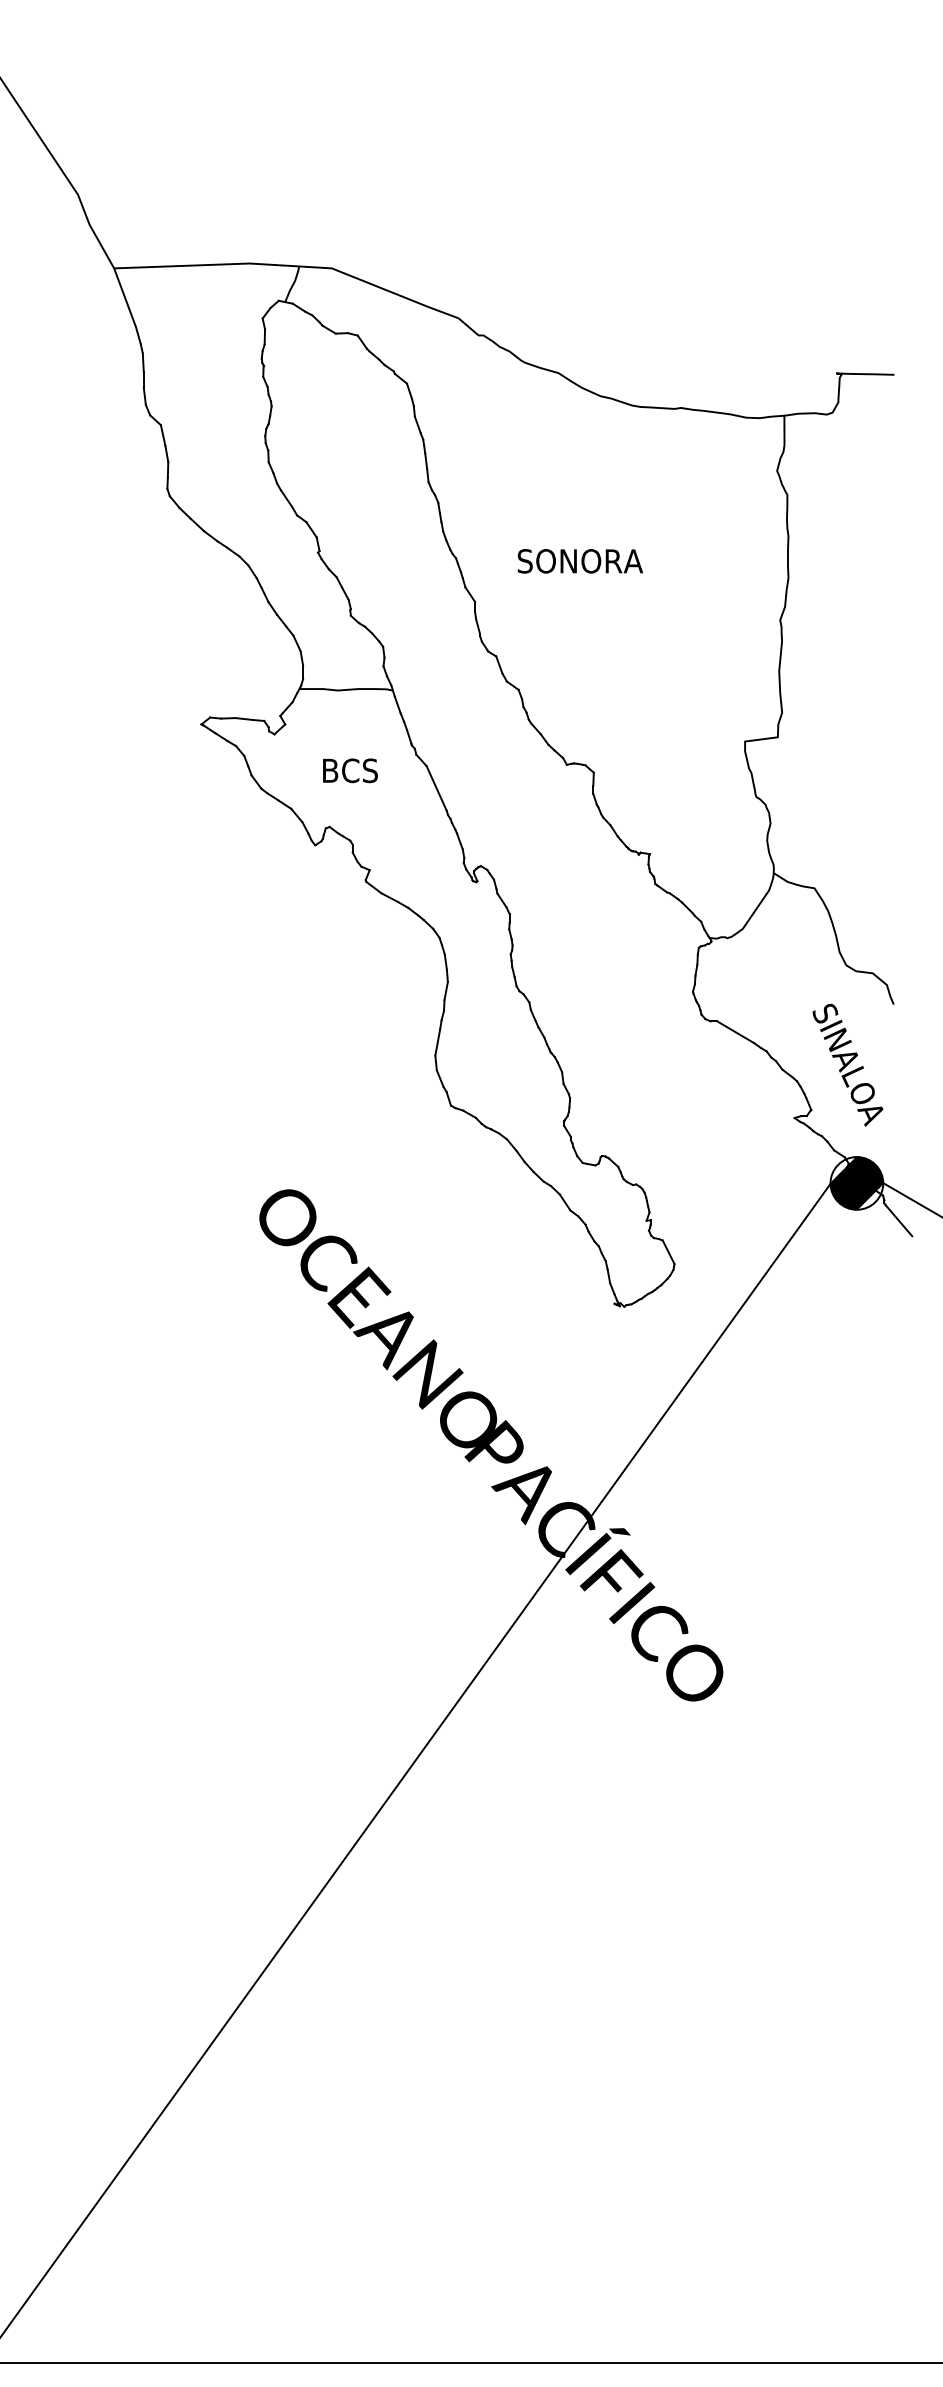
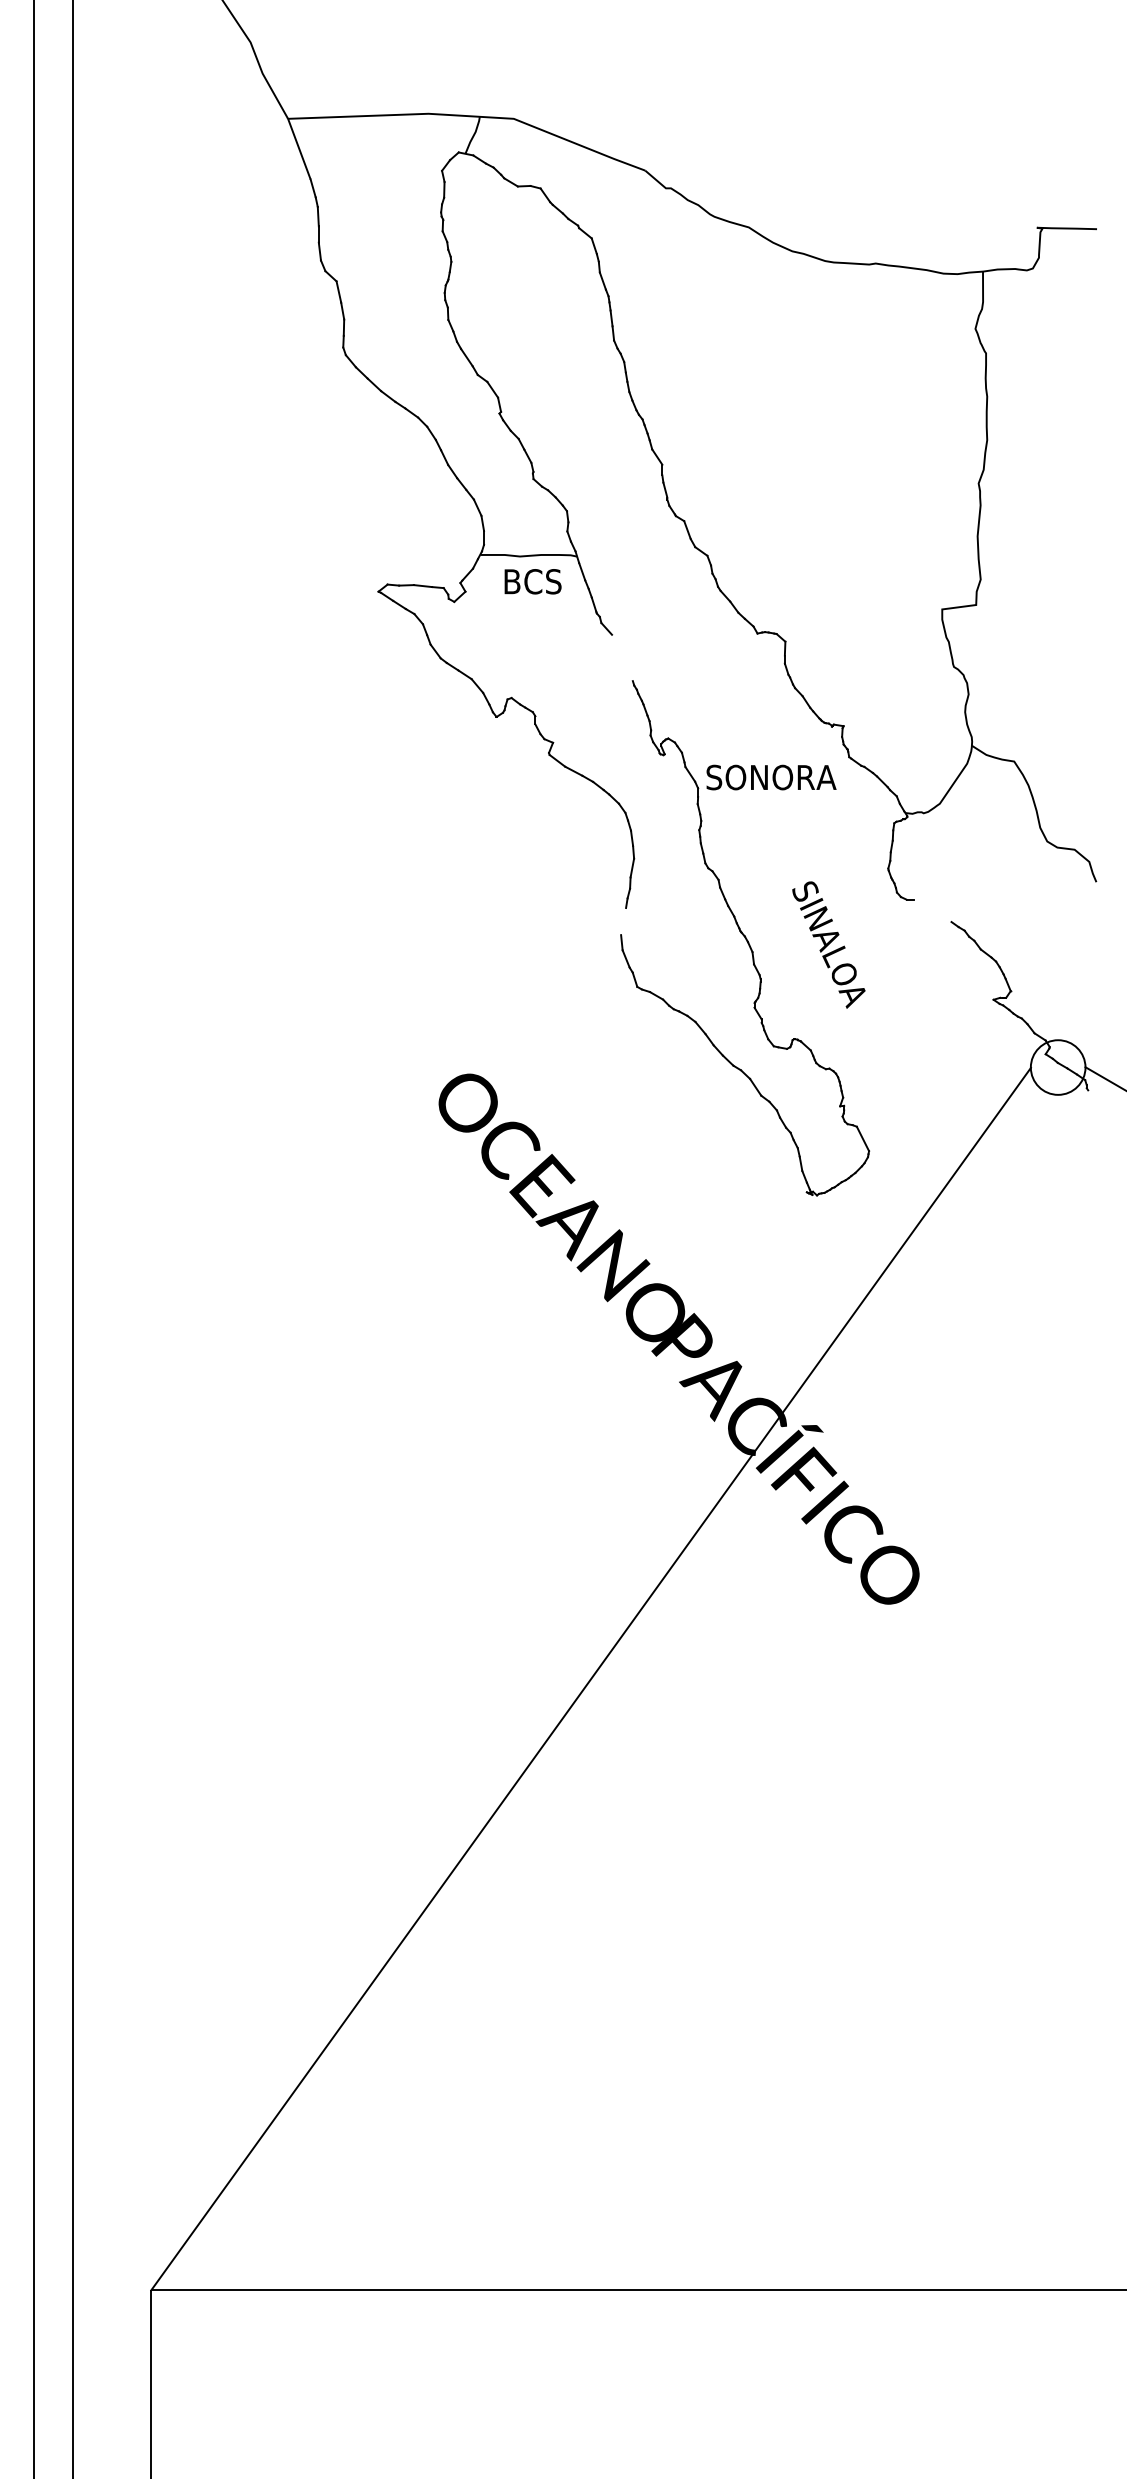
text: (580, 561) -> (771, 777), moved
text: (349, 770) -> (532, 581), moved
line: (436, 787) -> (622, 657), removed
line: (735, 1031) -> (932, 910), removed
line: (437, 1042) -> (623, 921), removed
text: (847, 1064) -> (828, 944), moved
hatch: (856, 1183) -> (1057, 1067), removed
line: (898, 1220) -> (1101, 1106), removed

